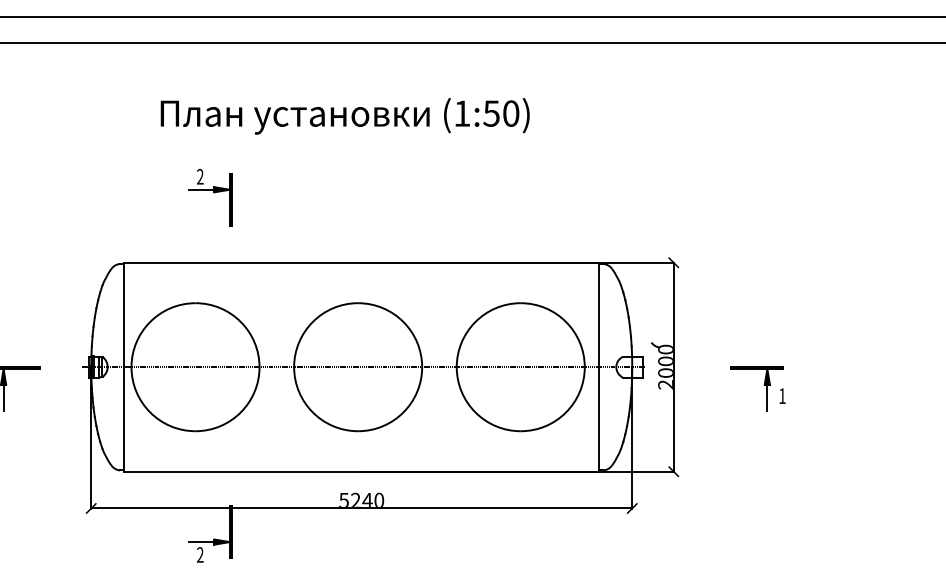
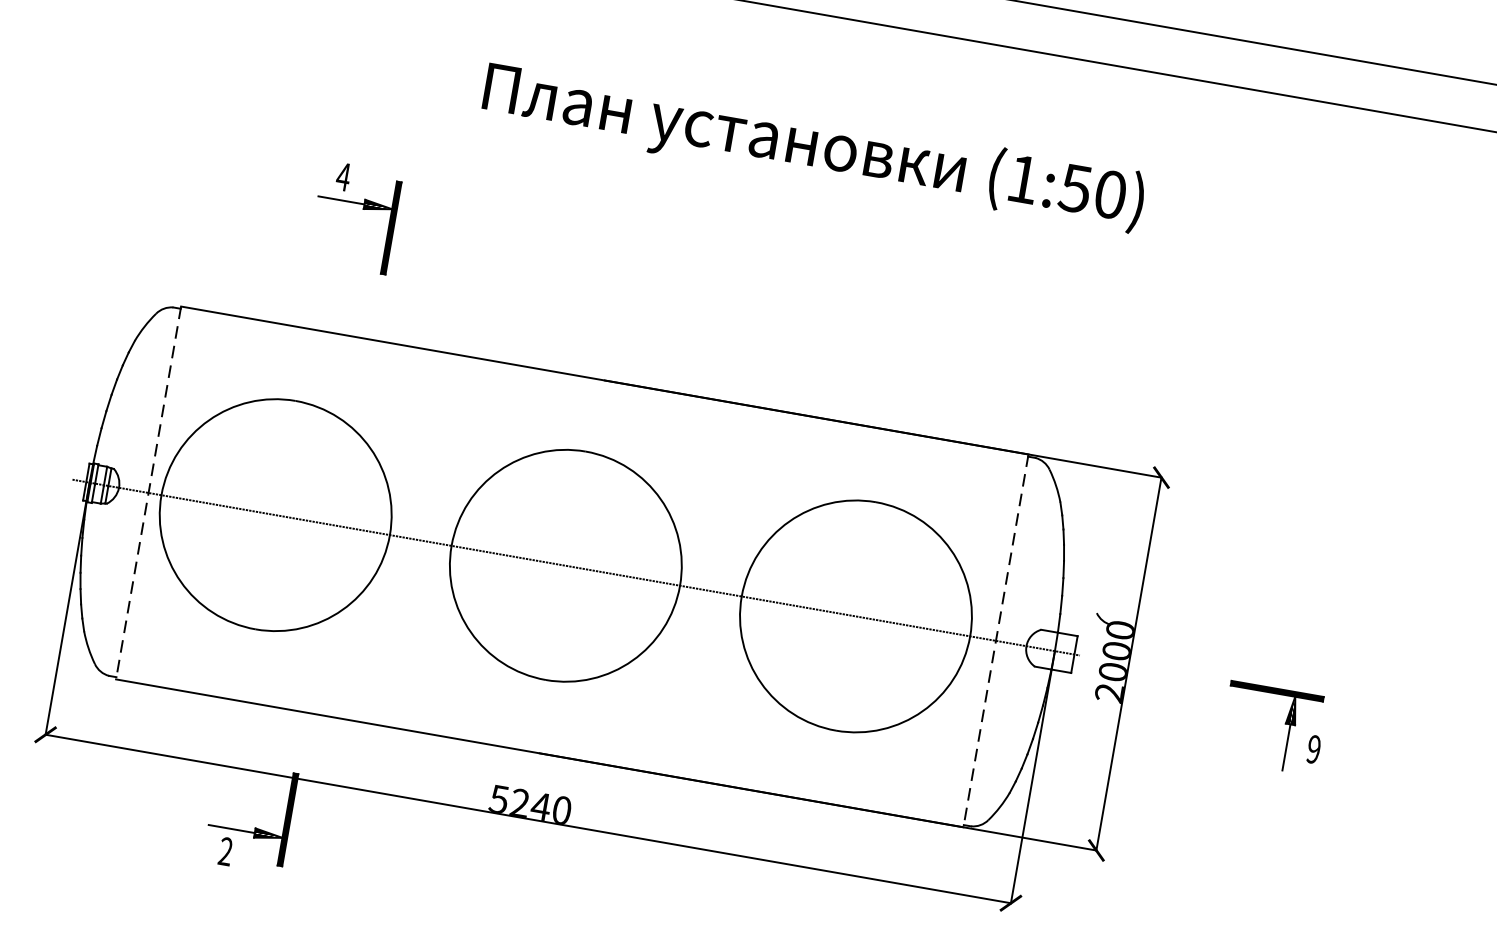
text: (344, 116) -> (812, 147), moved
text: (199, 176) -> (342, 176), 2 -> 4
line: (124, 367) -> (148, 493), solid -> dashed
line: (599, 367) -> (996, 641), solid -> dashed
text: (782, 396) -> (1313, 750), 1 -> 9

